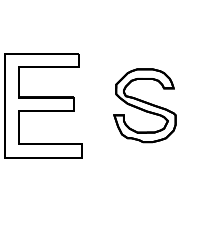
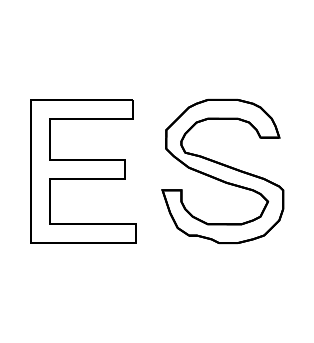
part: (144, 105) -> (222, 171), size x1.43

